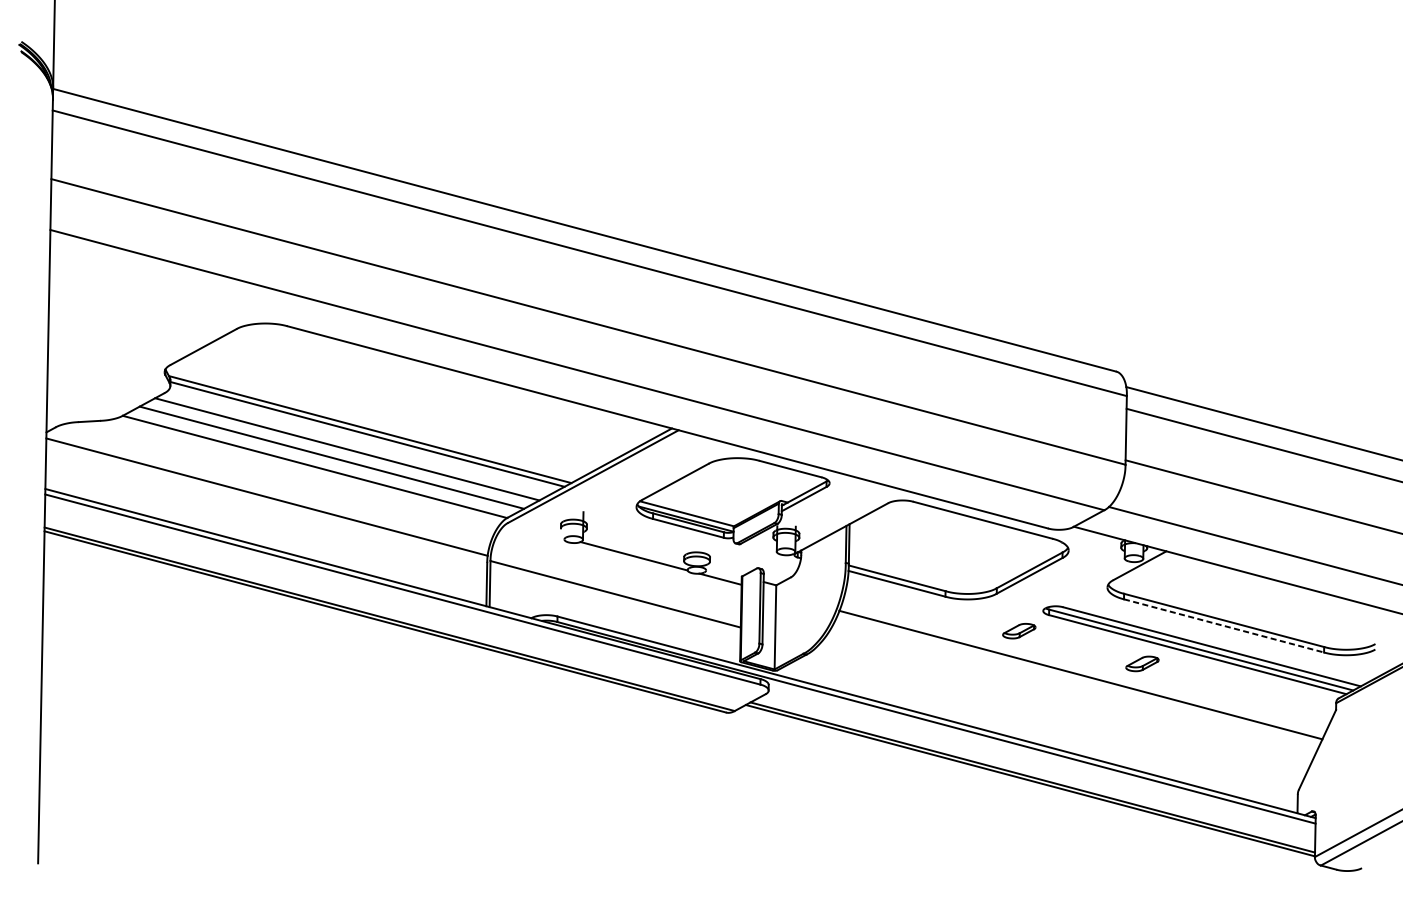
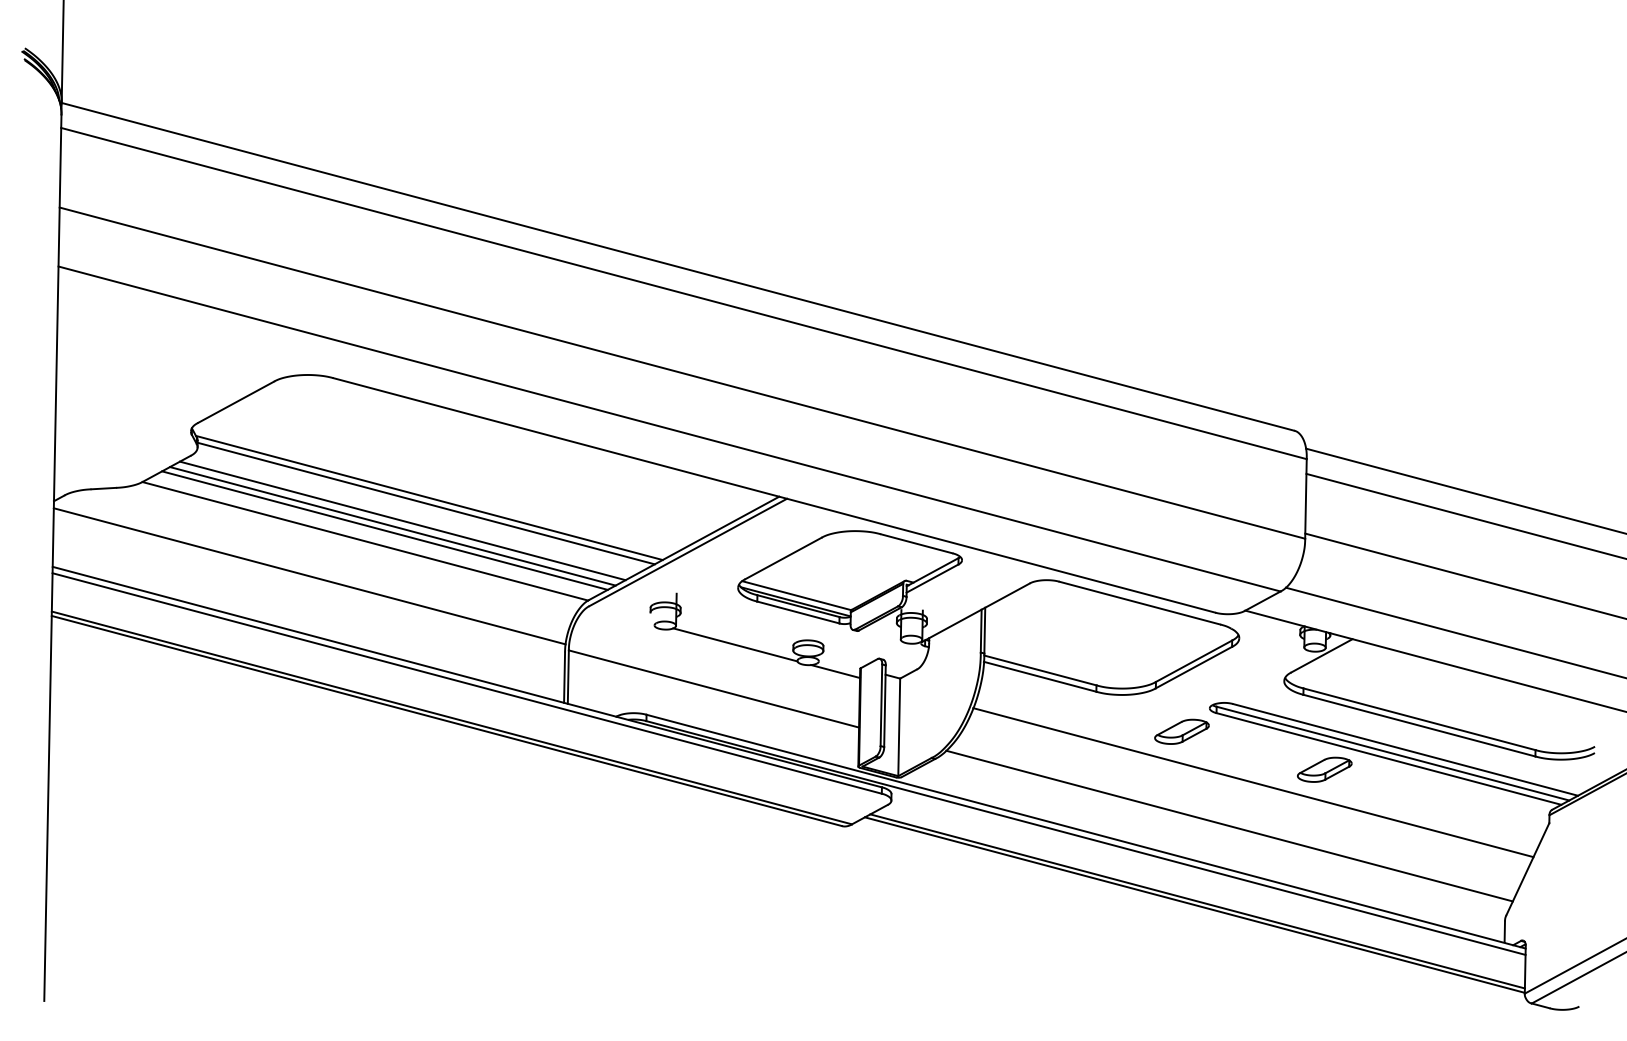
line: (338, 454) -> (392, 526), added
line: (1224, 625) -> (1419, 725), dashed -> solid
part: (1018, 630) -> (1181, 731), size x1.43
part: (1142, 663) -> (1324, 769), size x1.43
line: (1060, 712) -> (1229, 825), added

